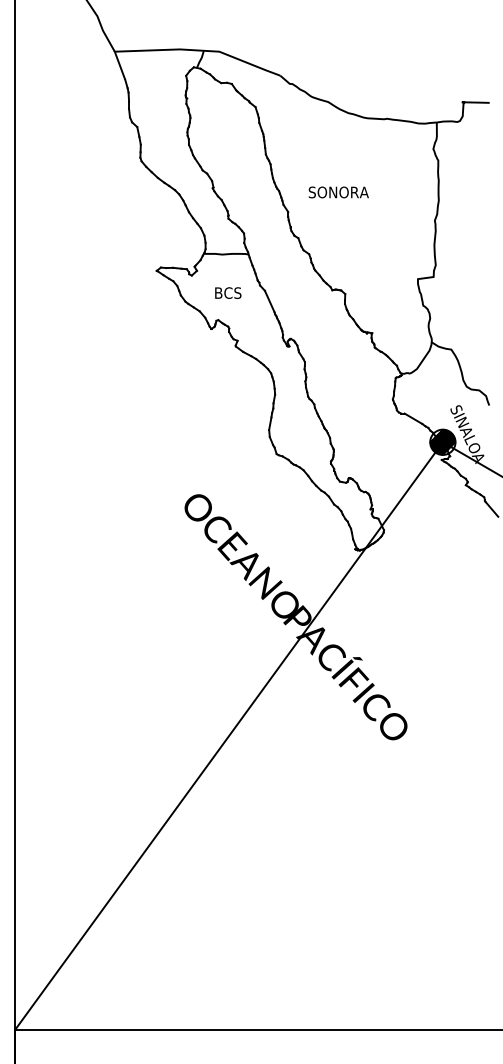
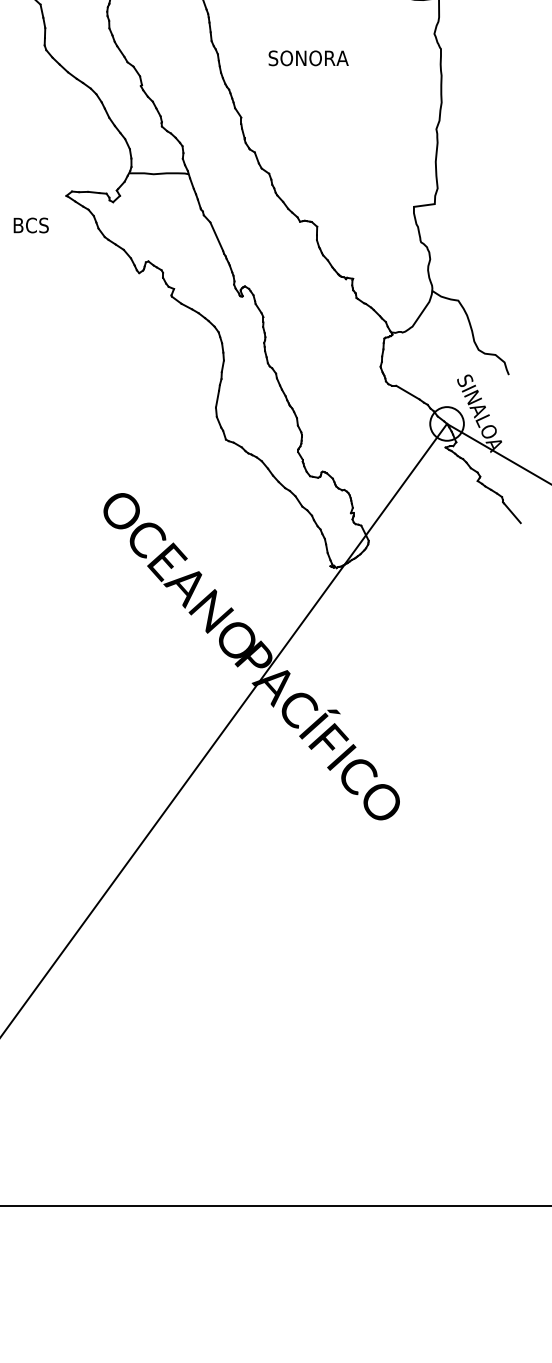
text: (338, 192) -> (308, 58), moved
text: (228, 292) -> (31, 224), moved
hatch: (442, 441) -> (446, 422), removed

